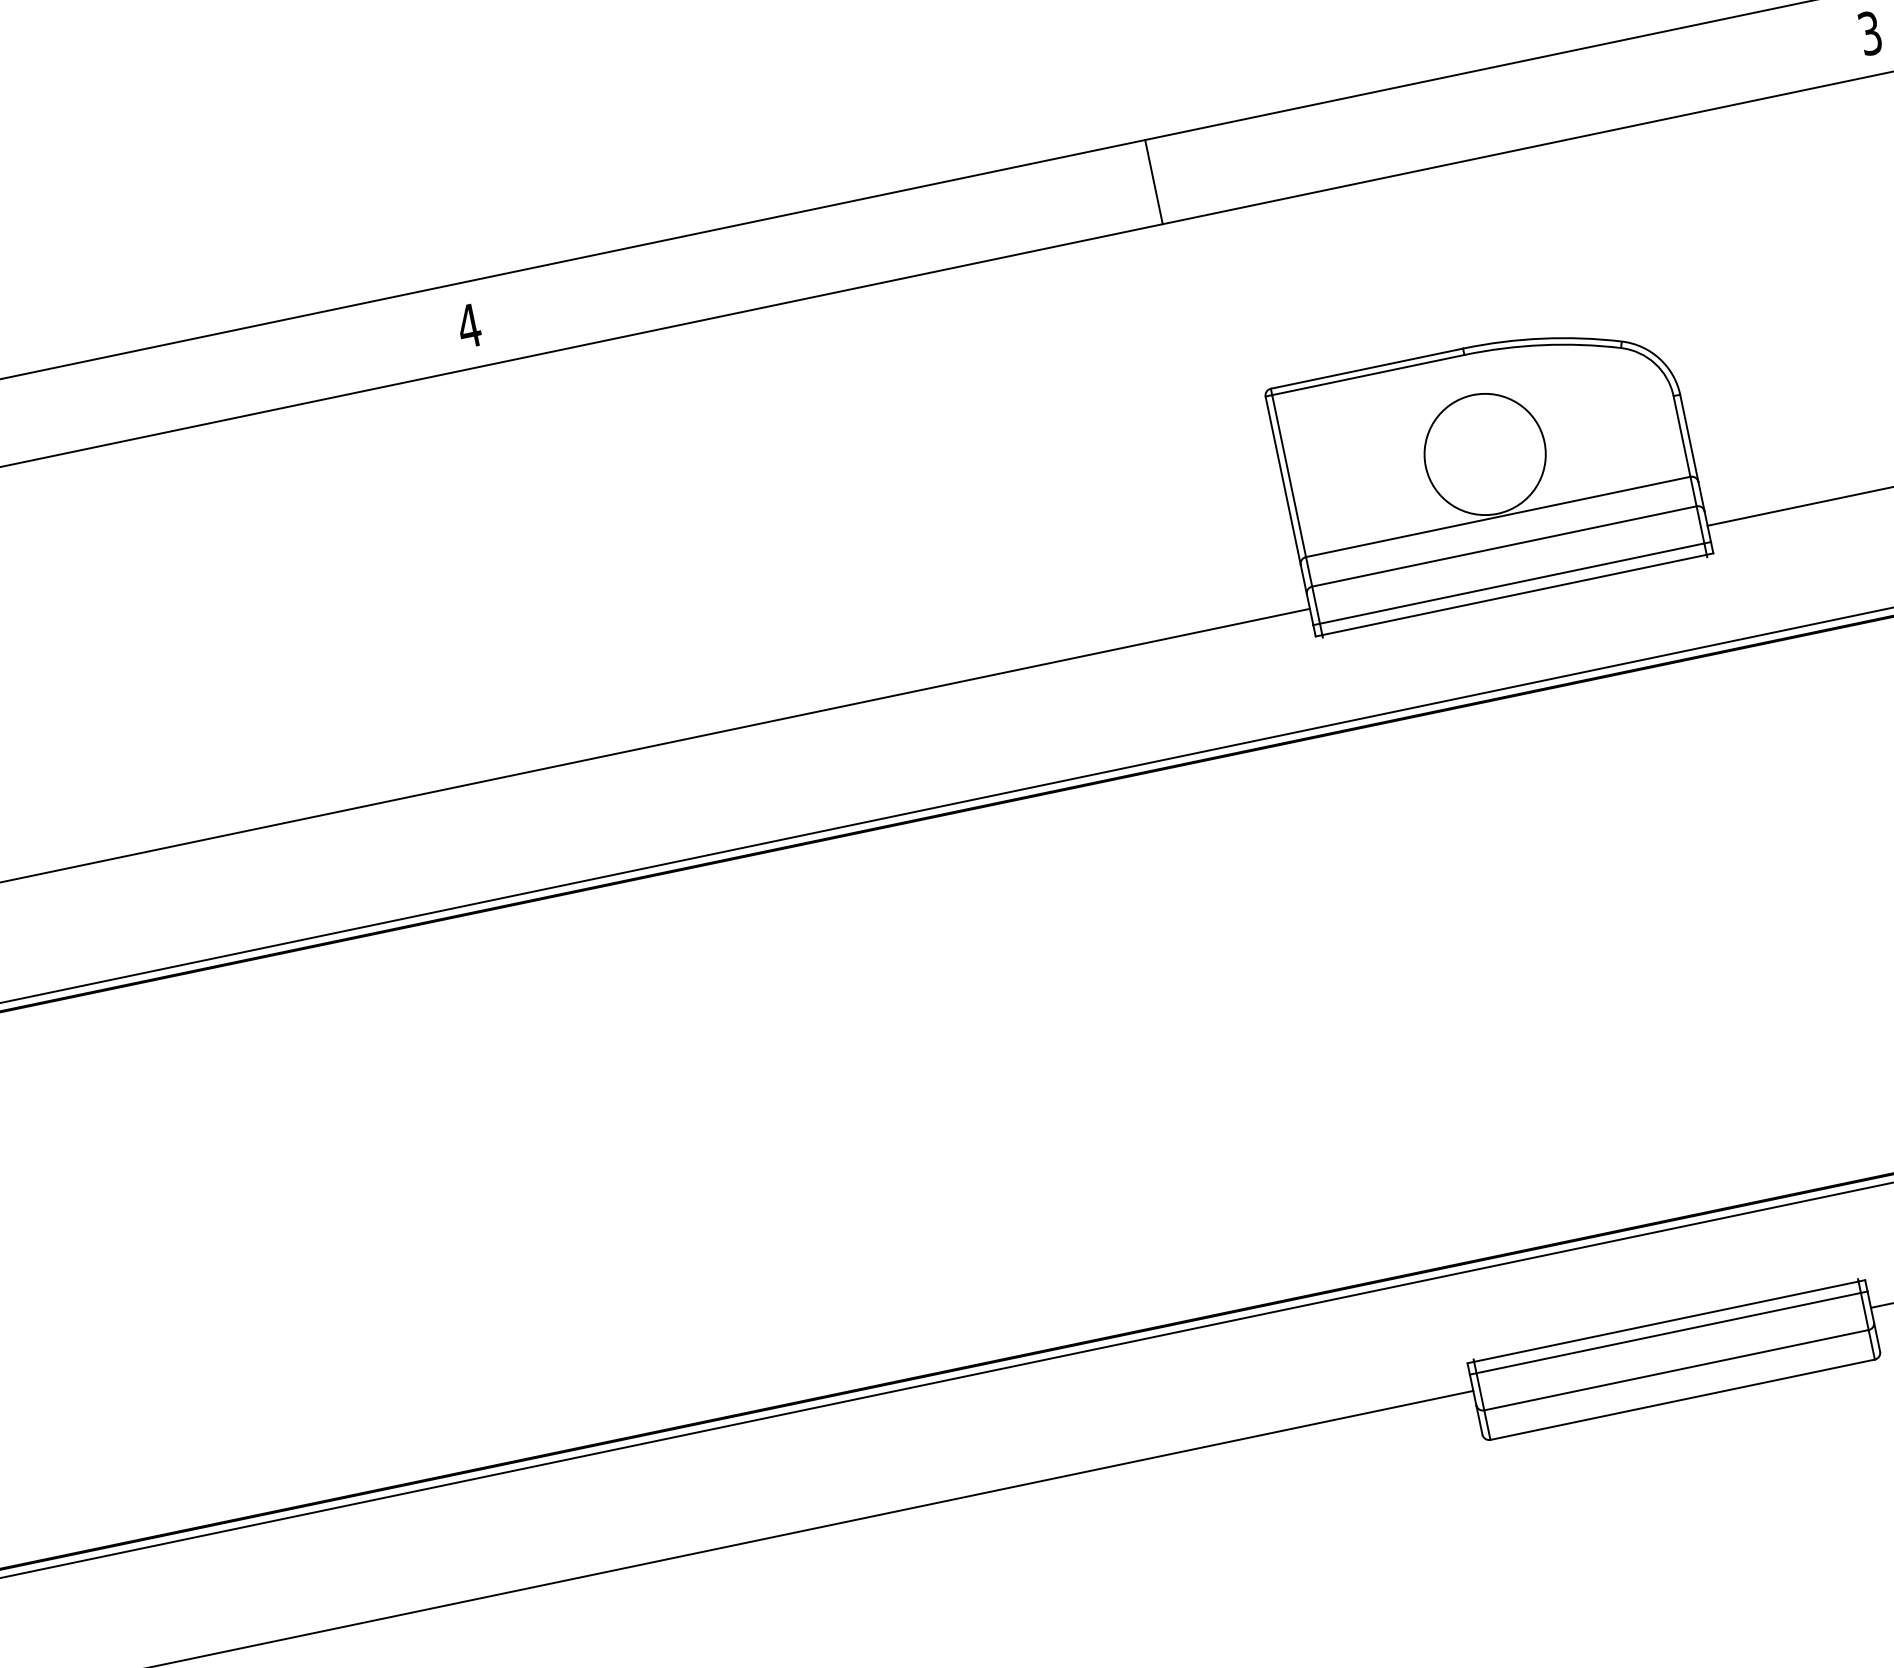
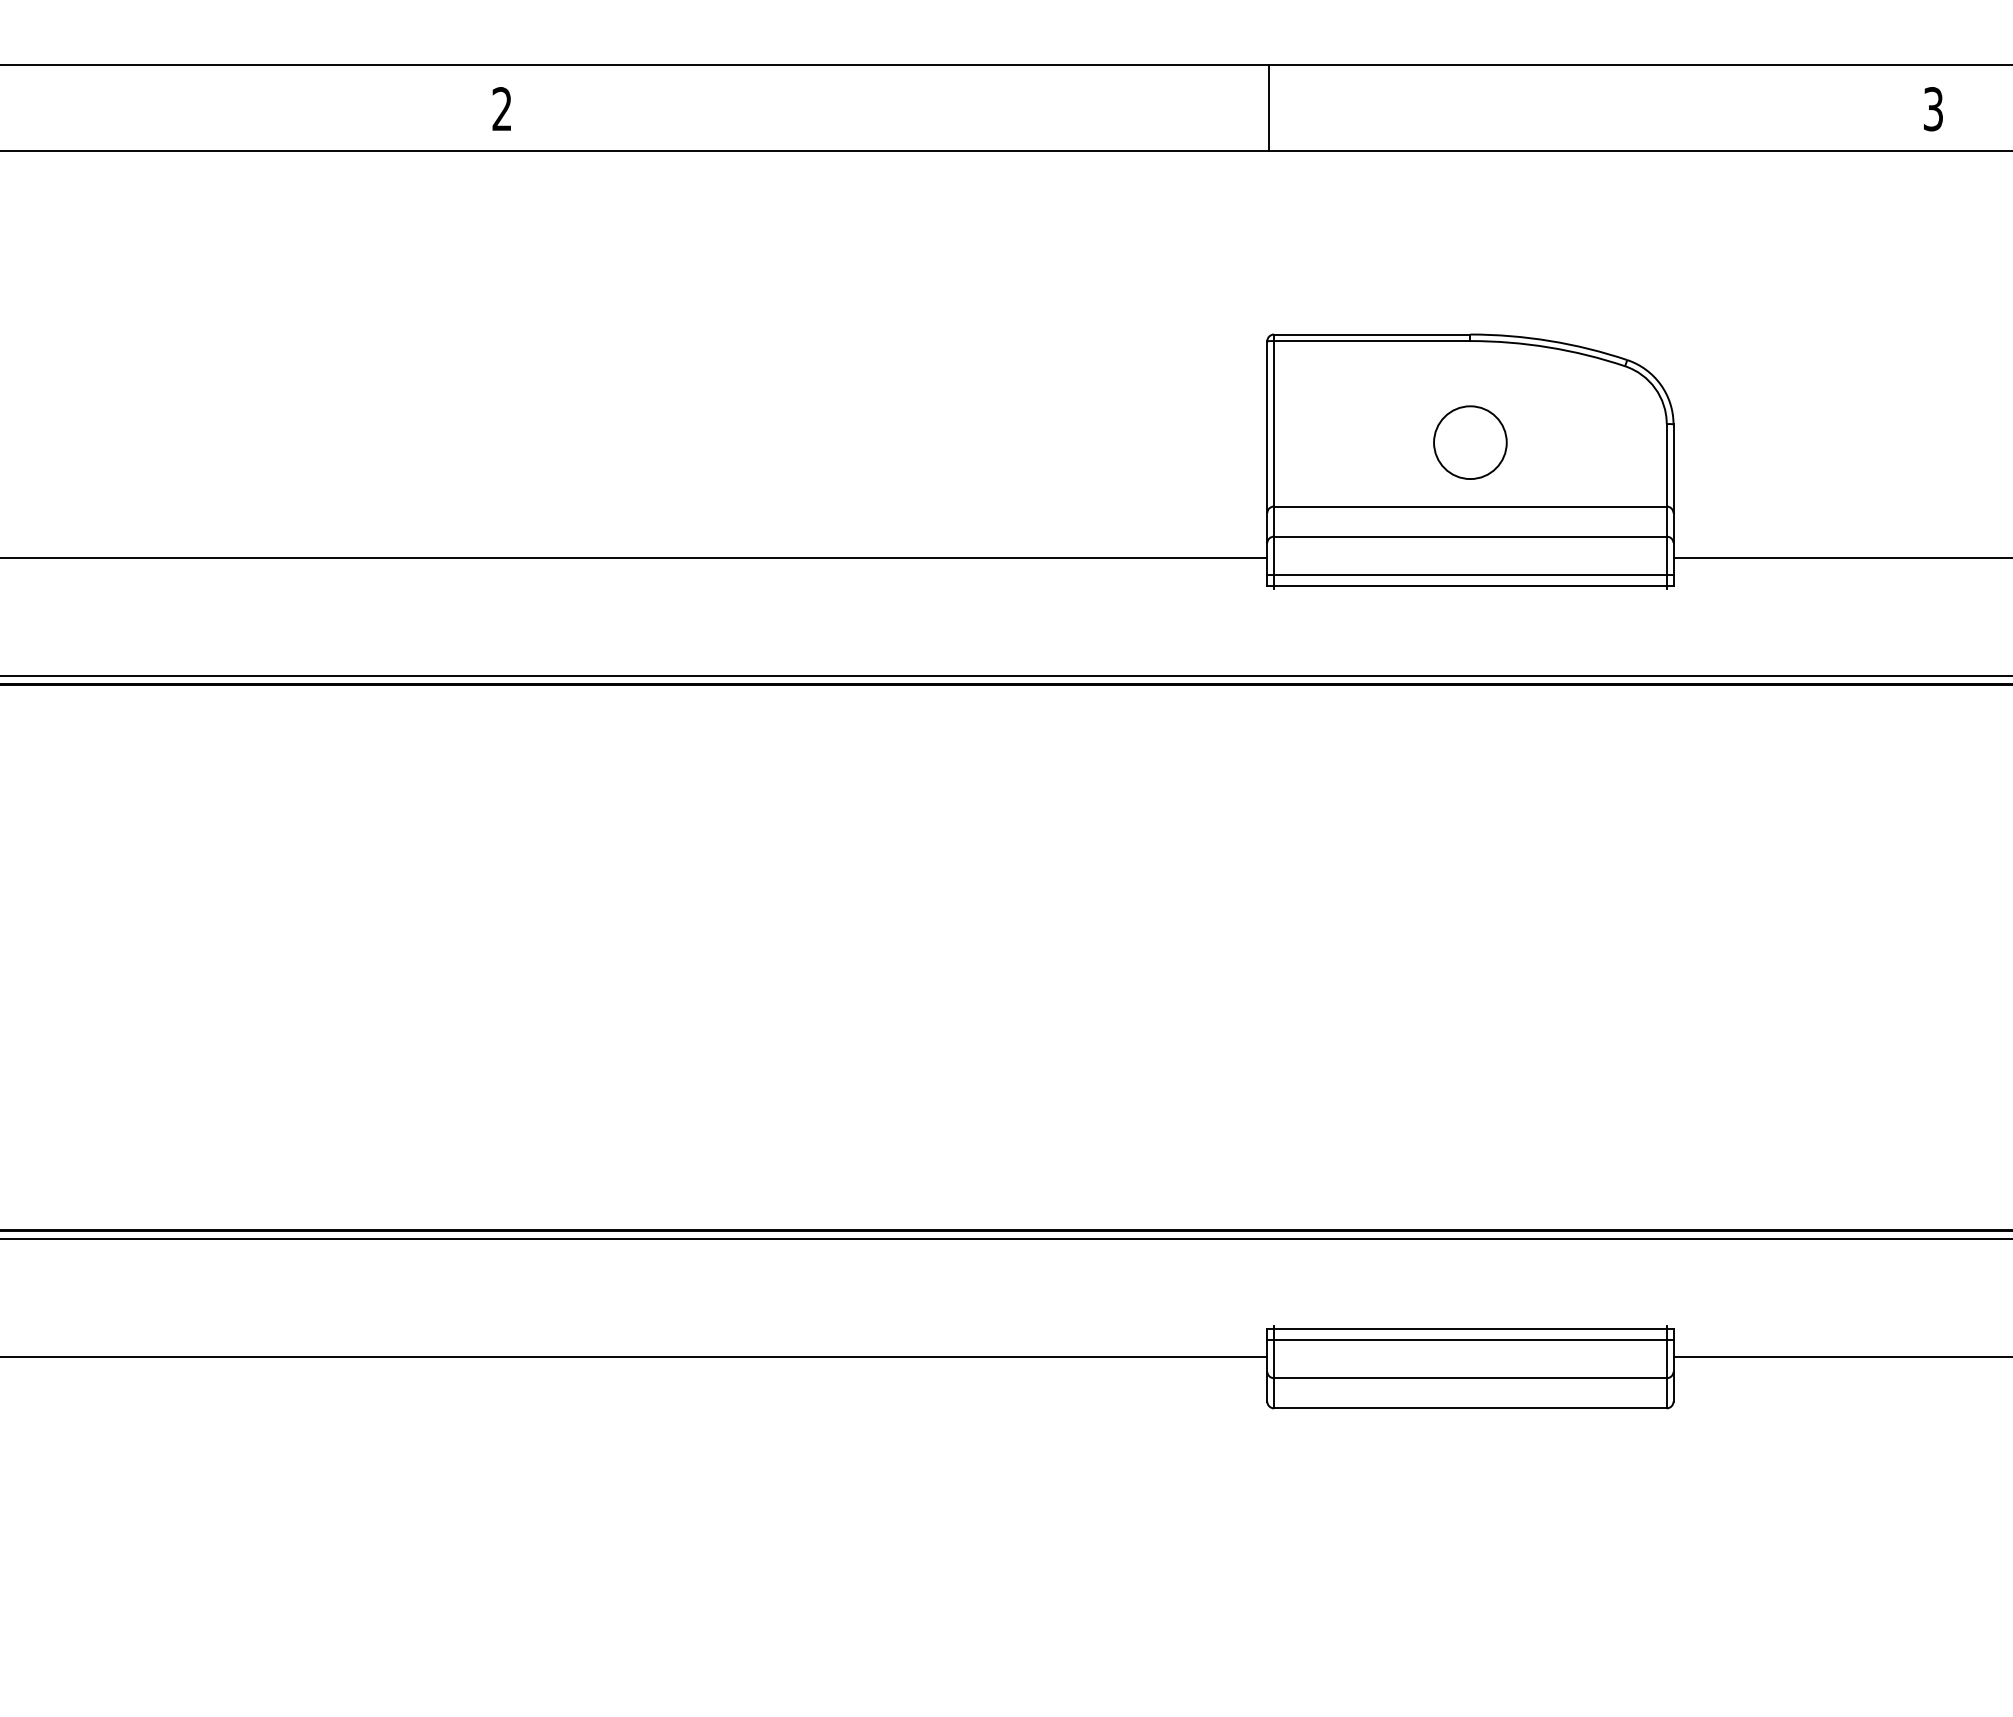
line: (1153, 182) -> (1268, 108), moved
text: (468, 325) -> (501, 108), 4 -> 2
circle: (1485, 454) -> (1470, 442), size x0.6

